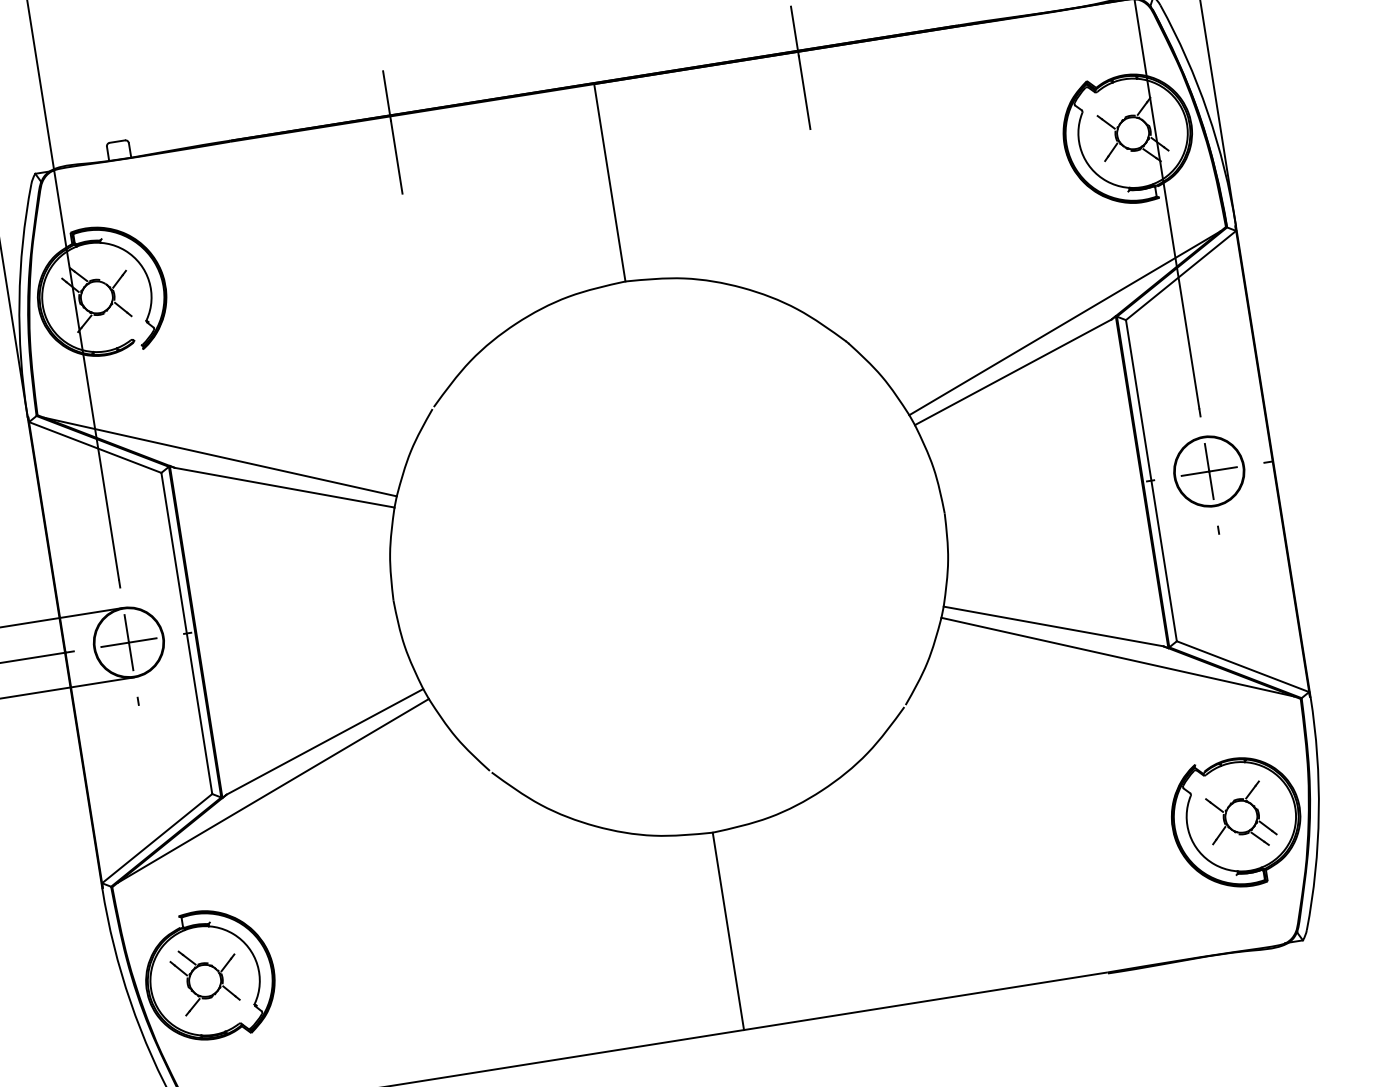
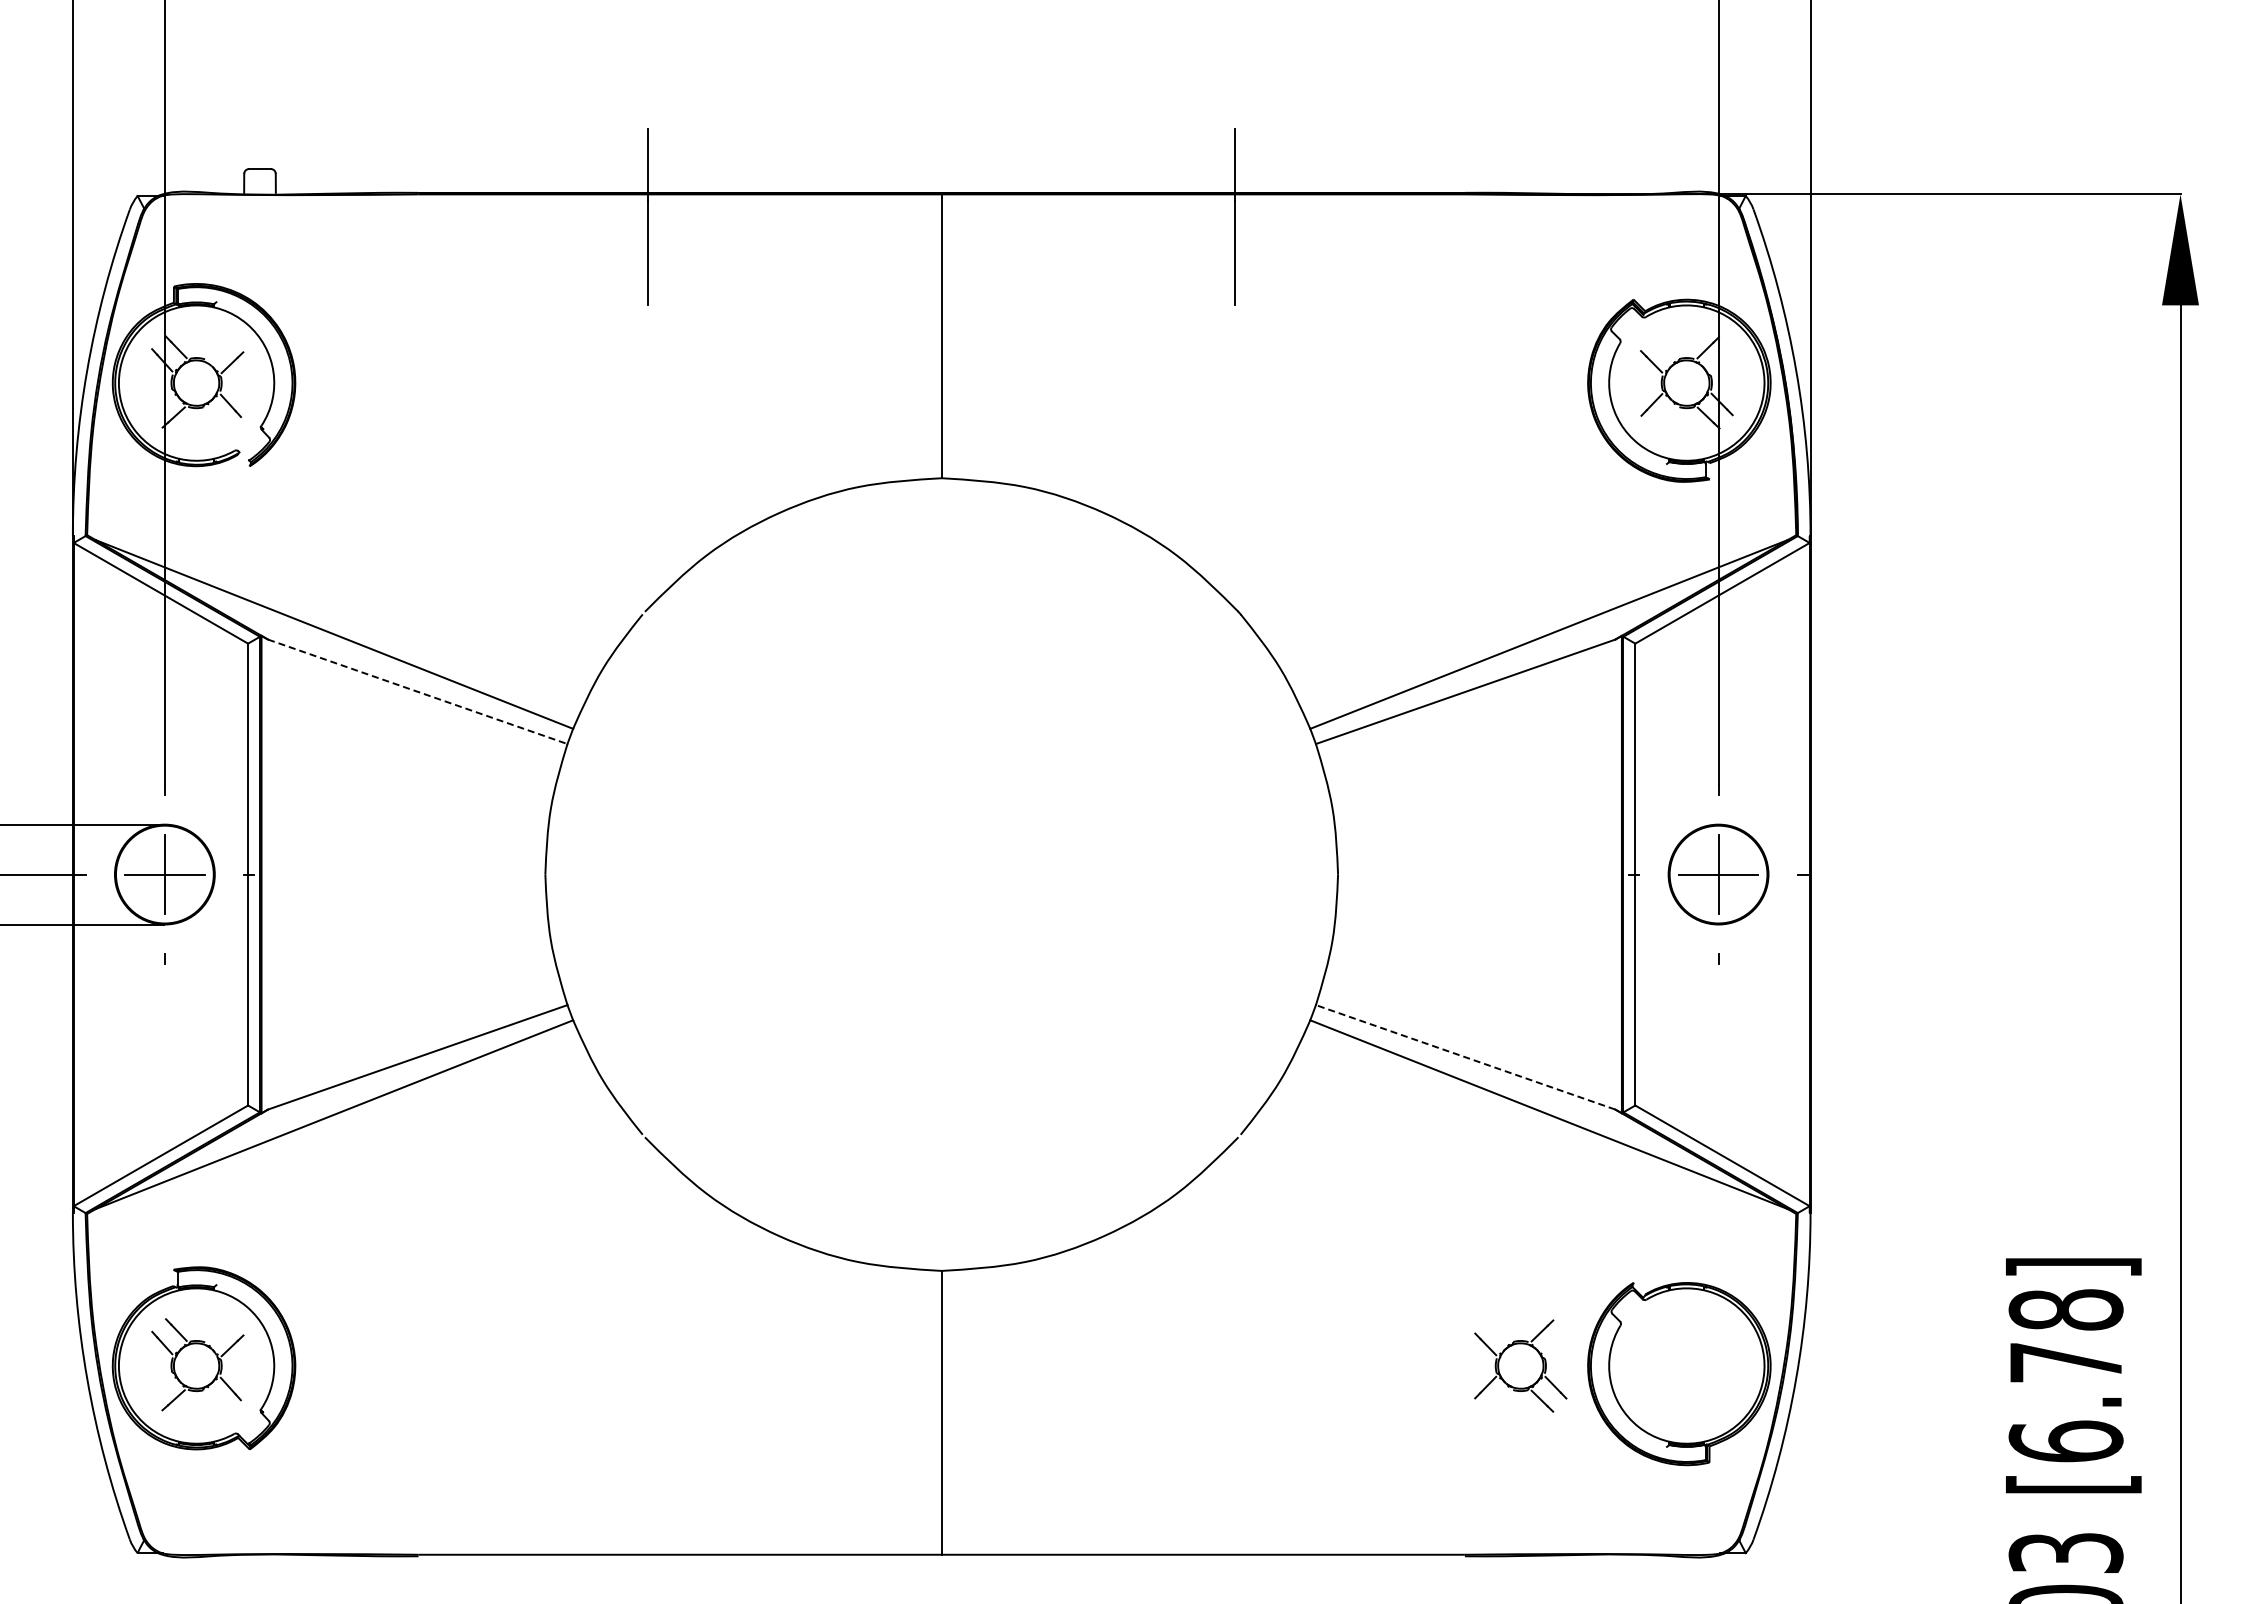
line: (284, 487) -> (417, 691), solid -> dashed
line: (1053, 626) -> (1465, 1057), solid -> dashed
part: (1241, 816) -> (1520, 1365), moved

